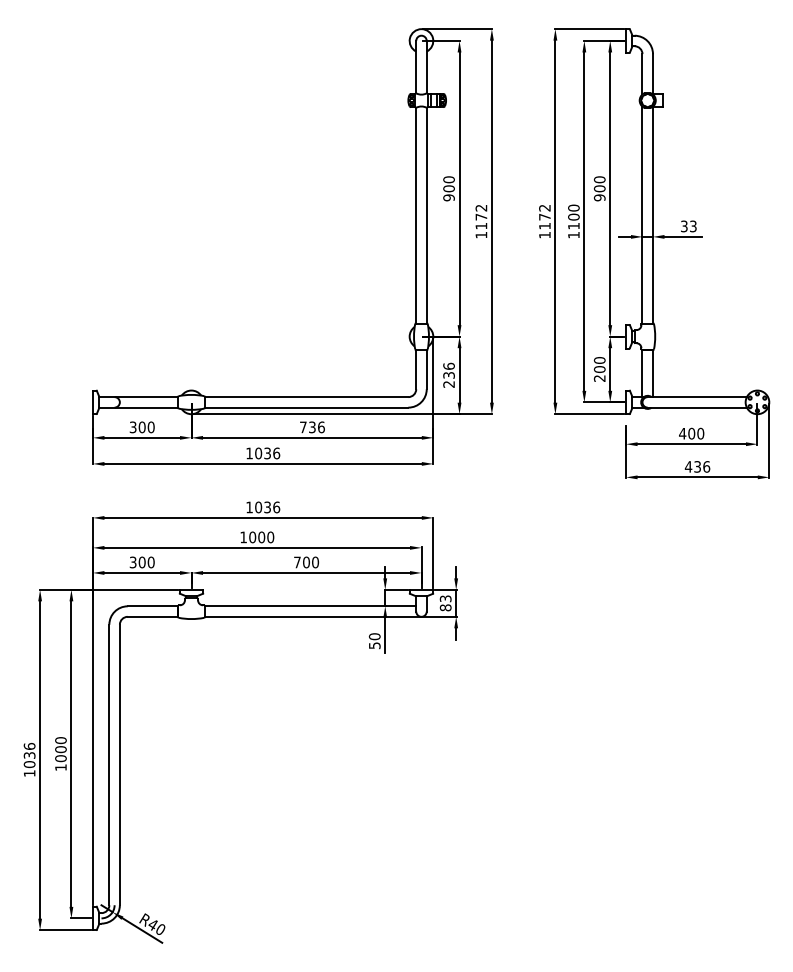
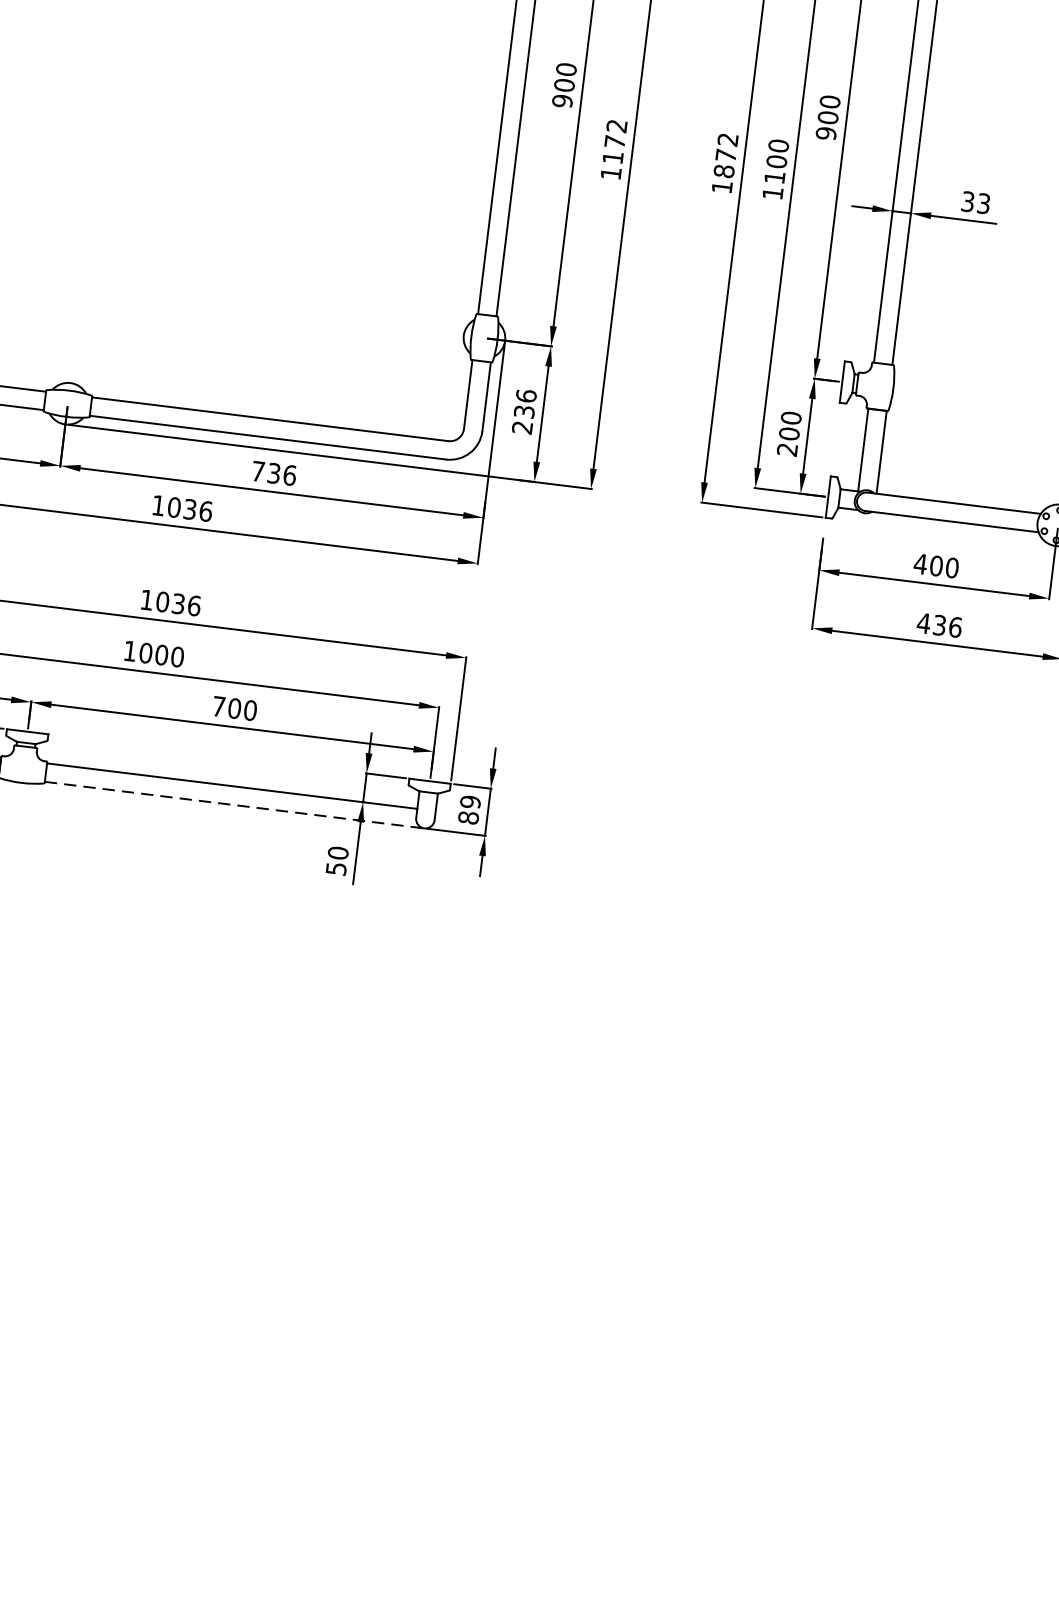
text: (544, 225) -> (723, 170), 1172 -> 1872
text: (445, 598) -> (470, 801), 83 -> 89
line: (313, 616) -> (235, 804), solid -> dashed

